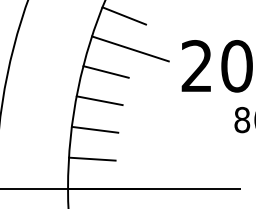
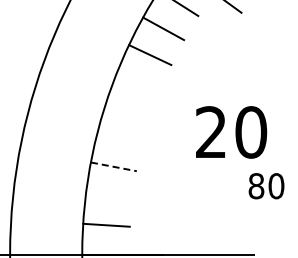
line: (124, 15) -> (138, 81), removed
line: (130, 48) -> (144, 114), removed
line: (105, 71) -> (119, 137), removed
line: (100, 100) -> (114, 166), solid -> dashed
line: (95, 129) -> (109, 195), removed

